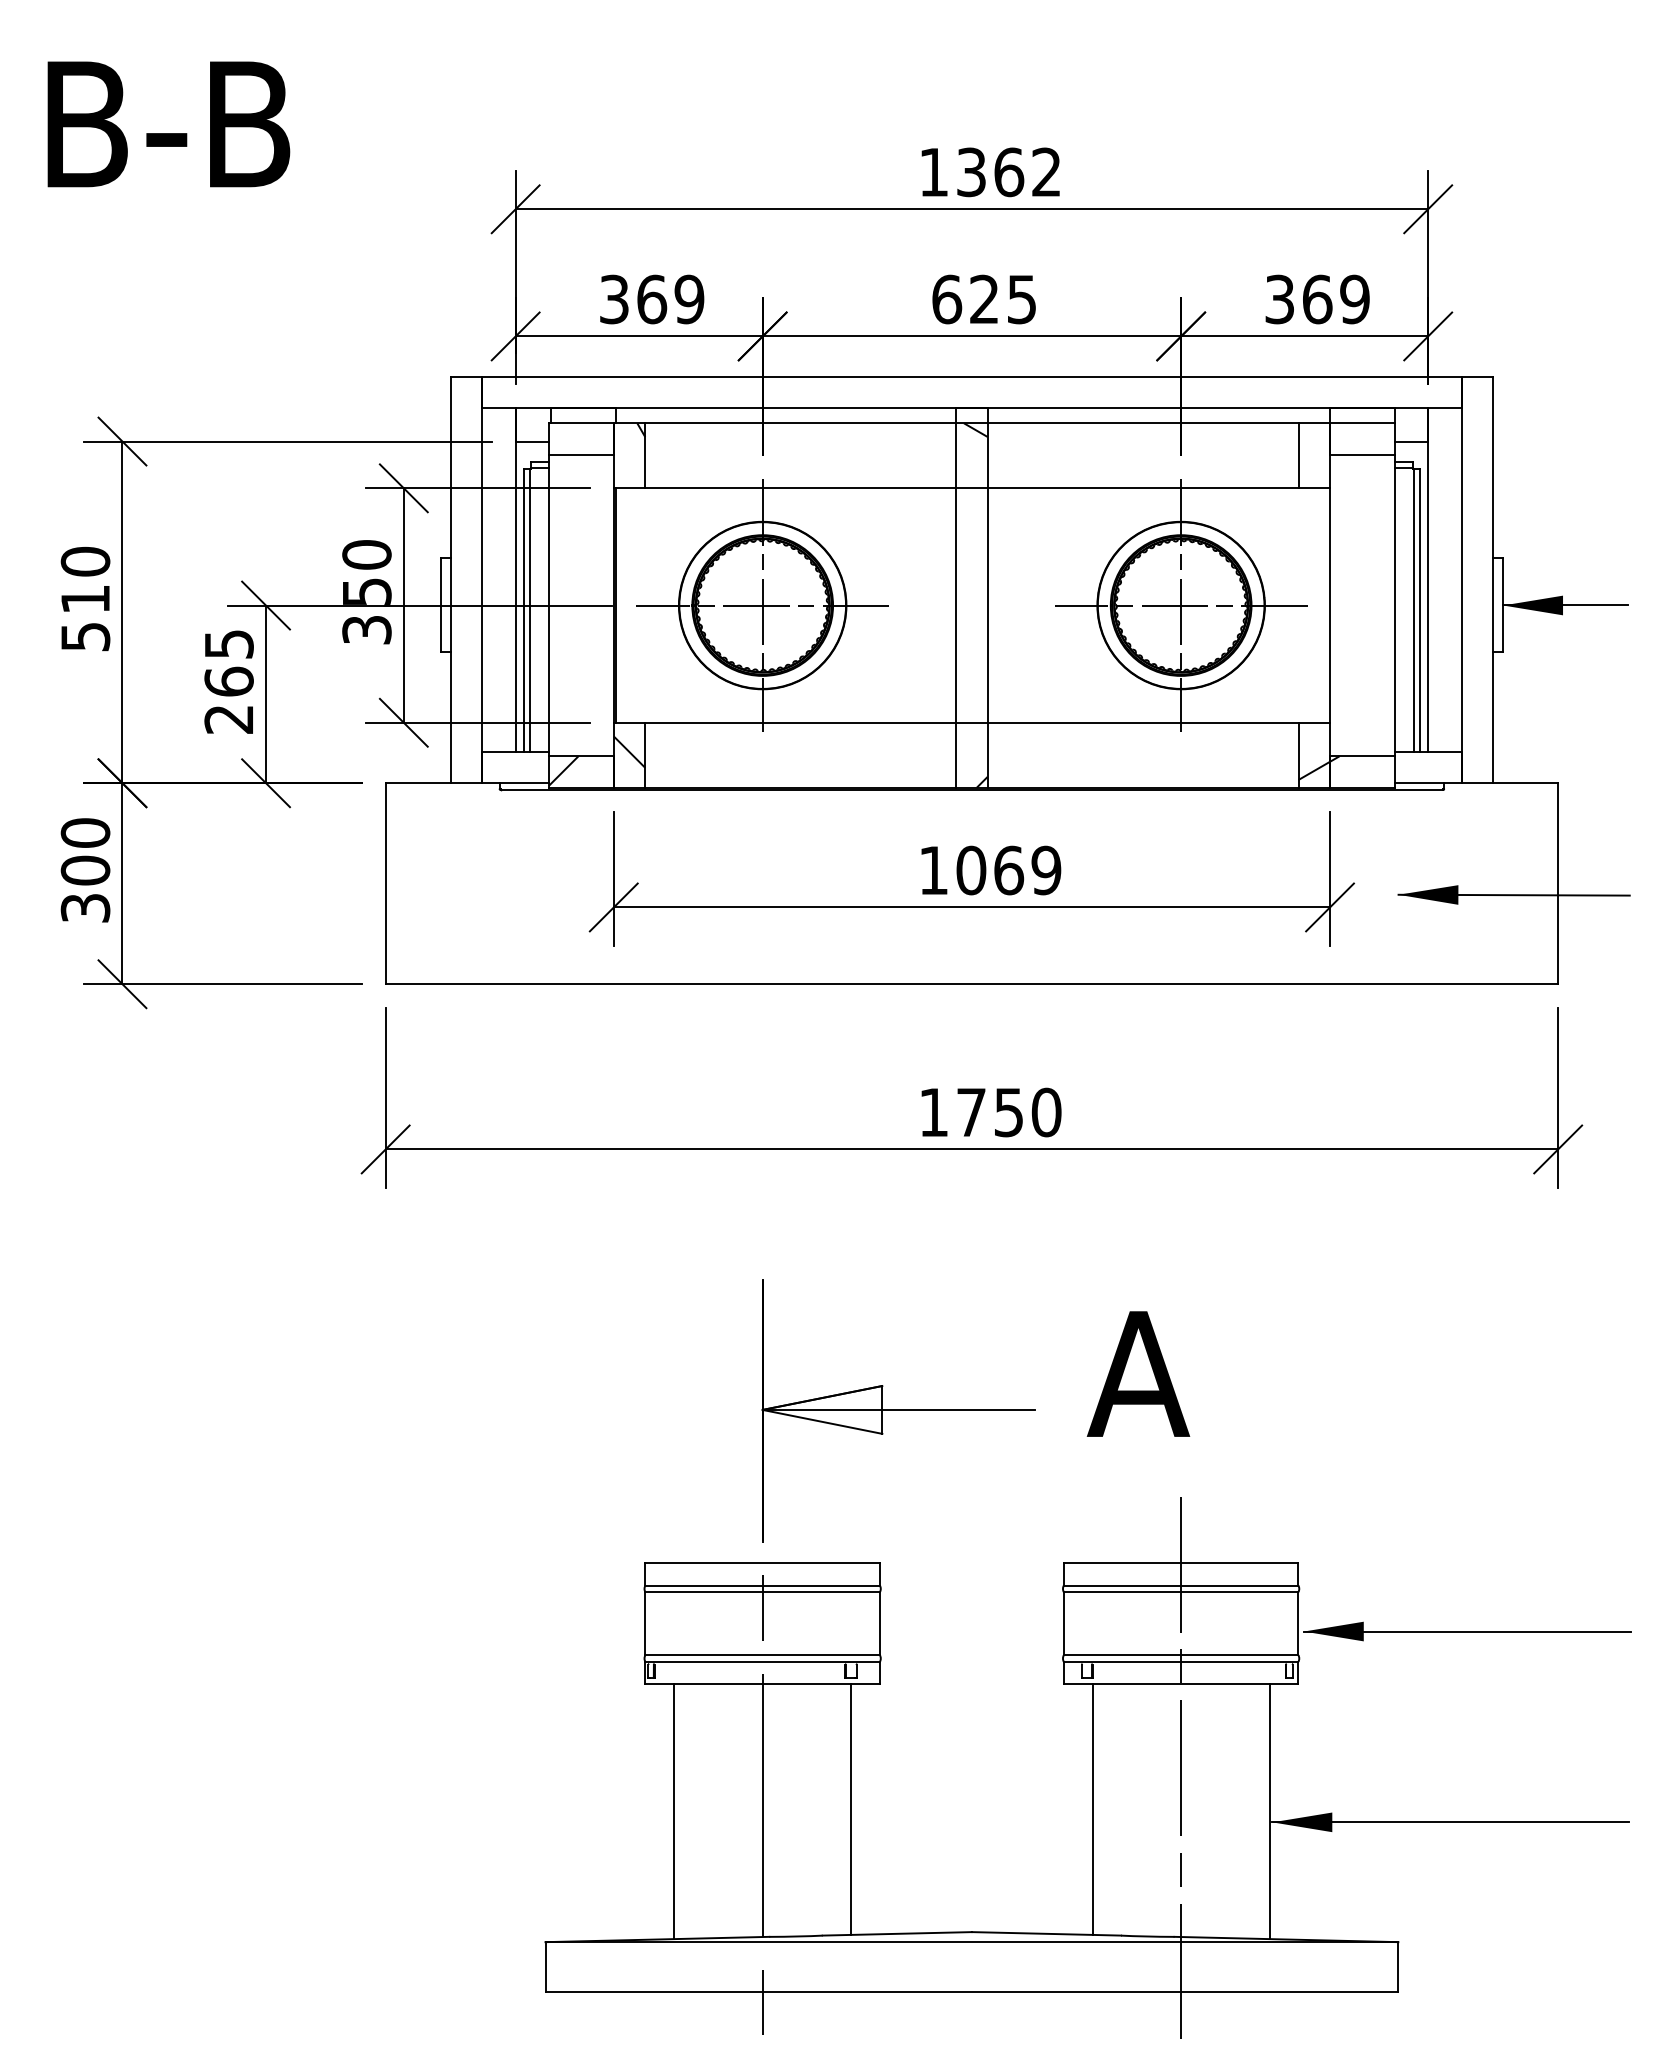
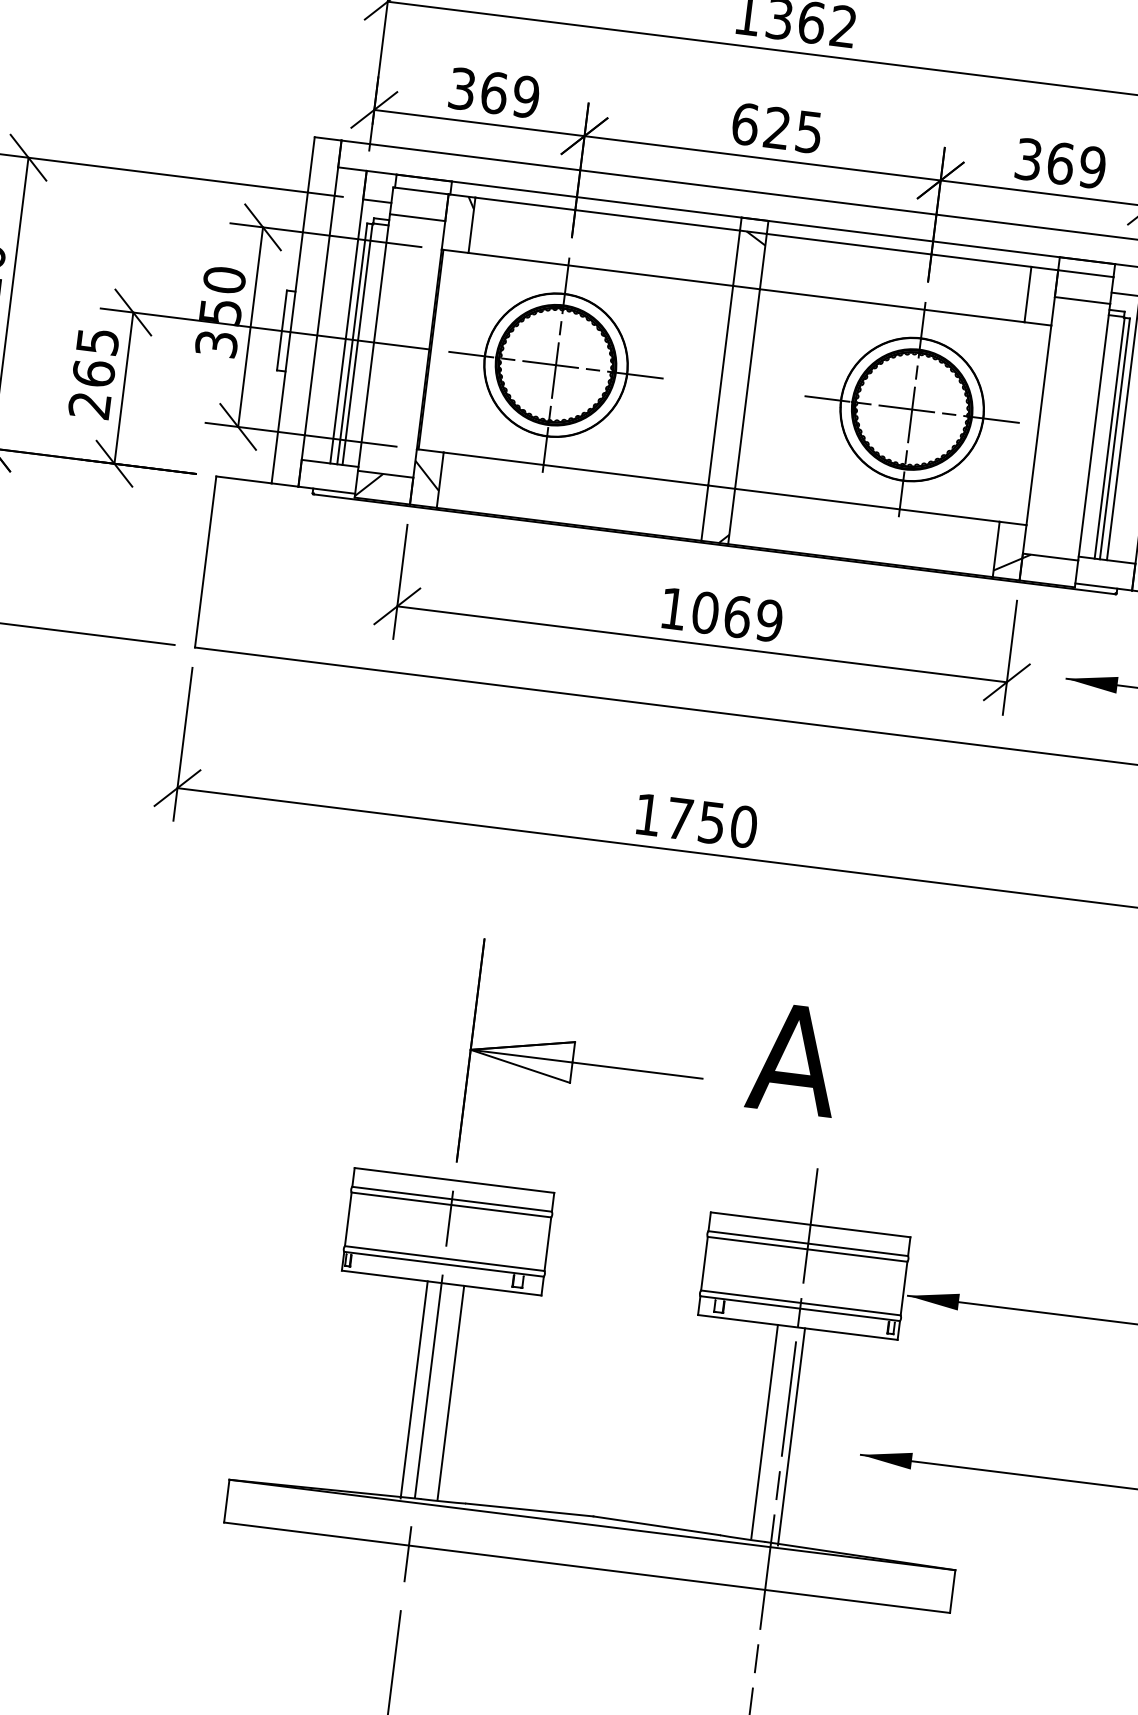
line: (851, 1809) -> (451, 1392), moved
line: (1092, 1809) -> (764, 1431), moved
line: (674, 1811) -> (414, 1389), moved
line: (1269, 1811) -> (791, 1436), moved

